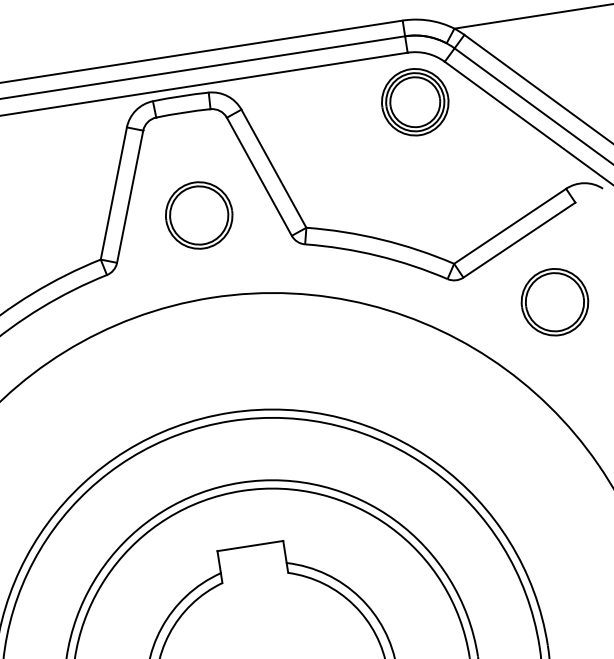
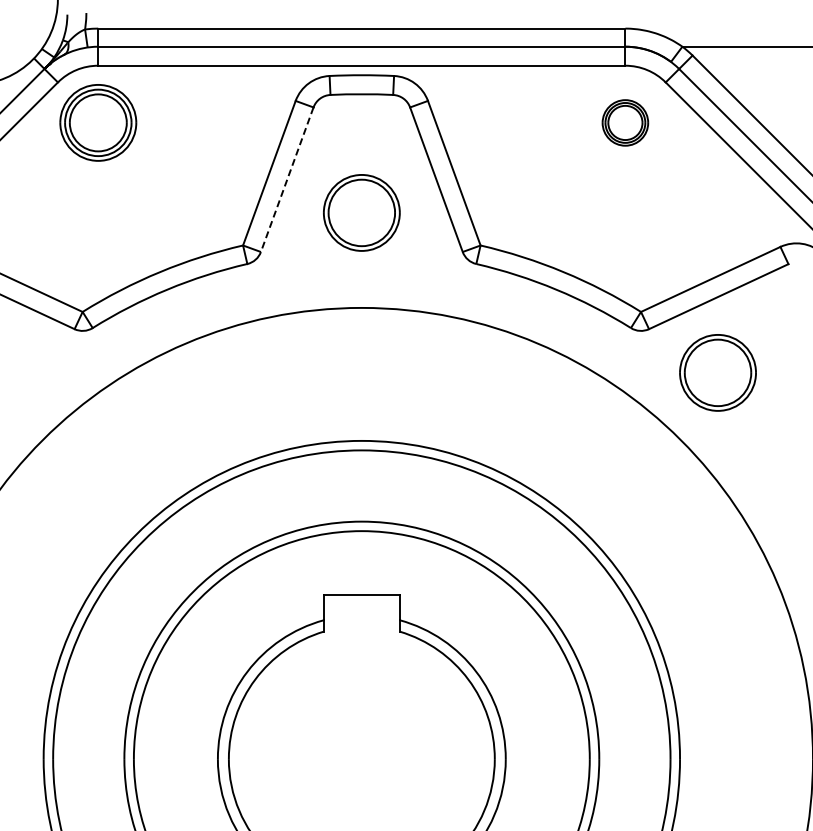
part: (415, 101) -> (625, 122), size x0.6
line: (130, 196) -> (287, 179), solid -> dashed
part: (554, 301) -> (717, 372), moved

